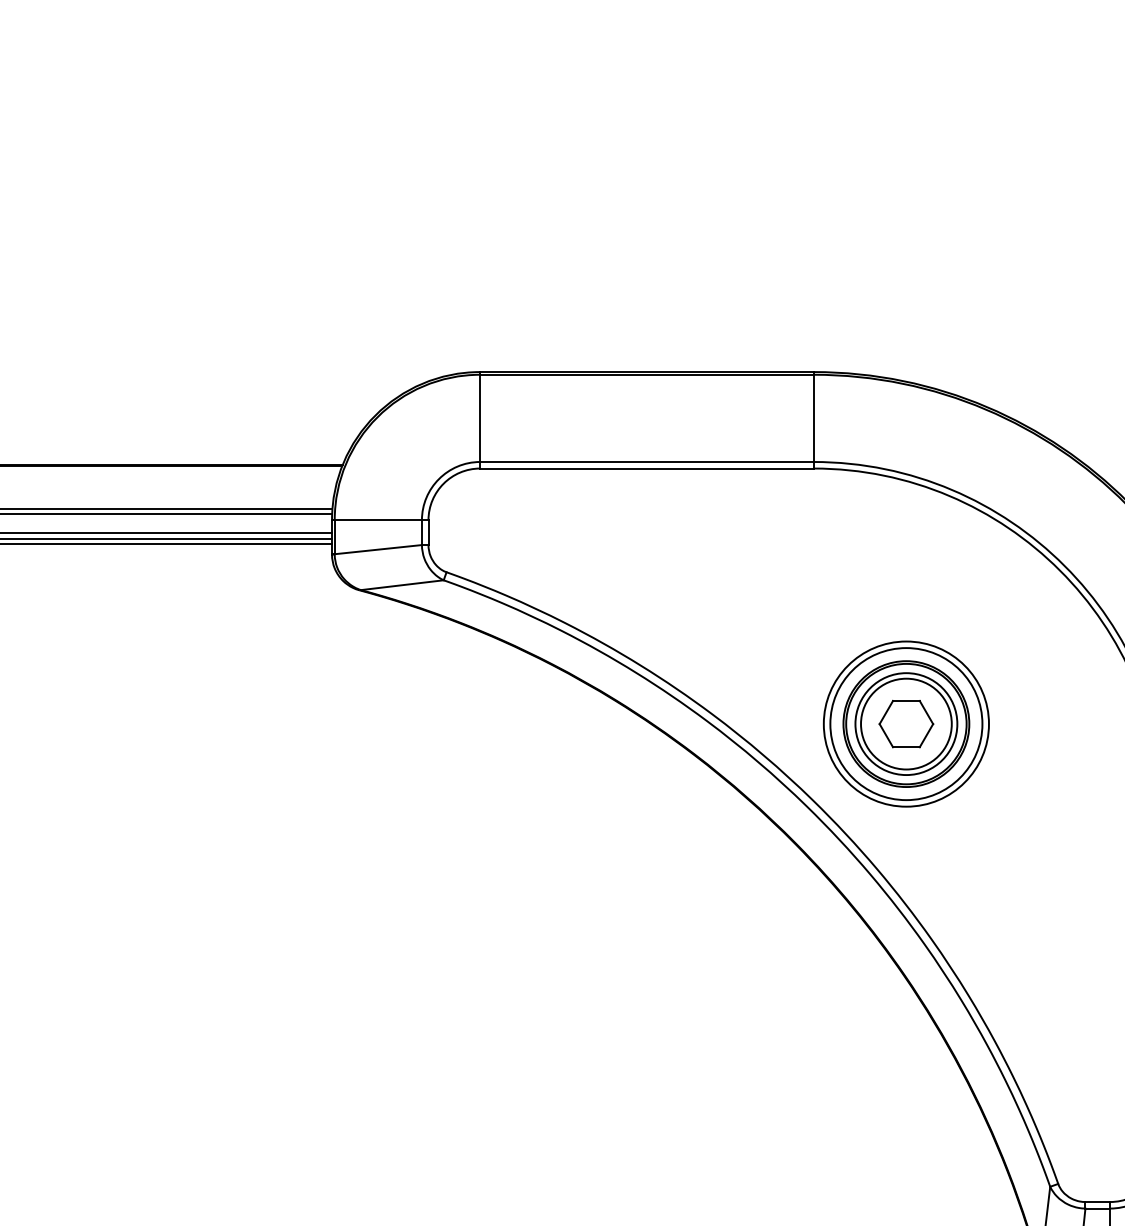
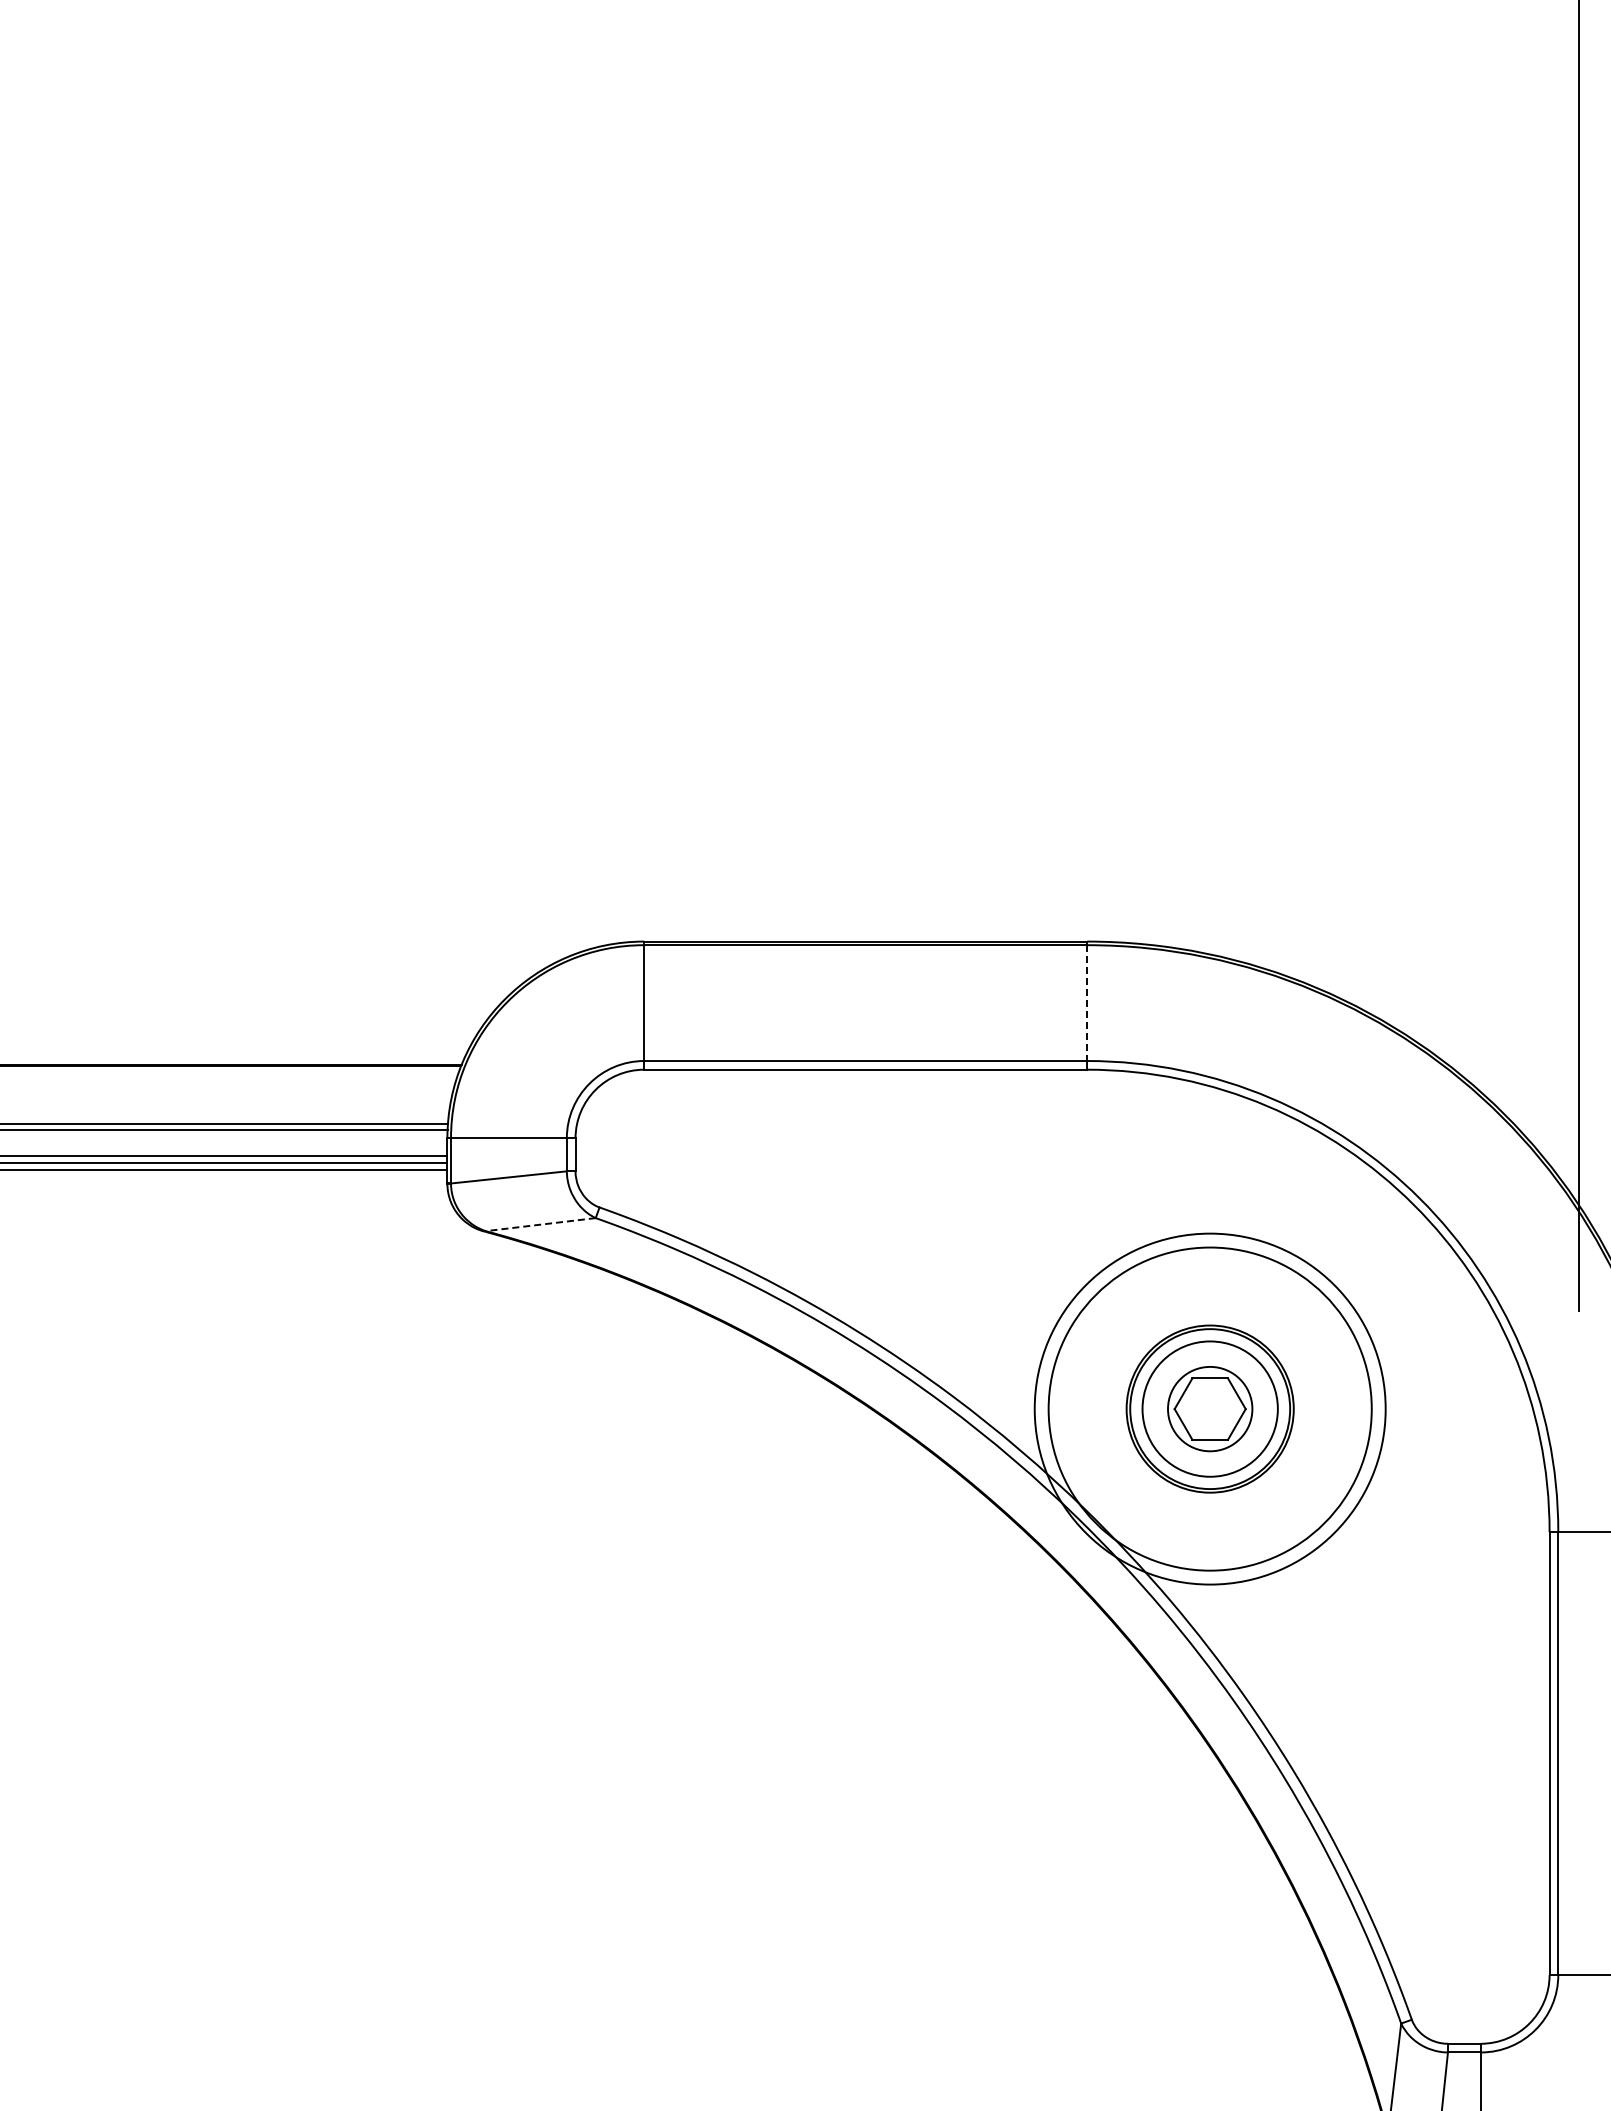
line: (814, 418) -> (1087, 1003), solid -> dashed
line: (402, 585) -> (540, 1224), solid -> dashed
circle: (905, 723) -> (1209, 1408), size x0.7
circle: (905, 723) -> (1209, 1408), size x1.6
circle: (906, 724) -> (1210, 1409), size x1.6

